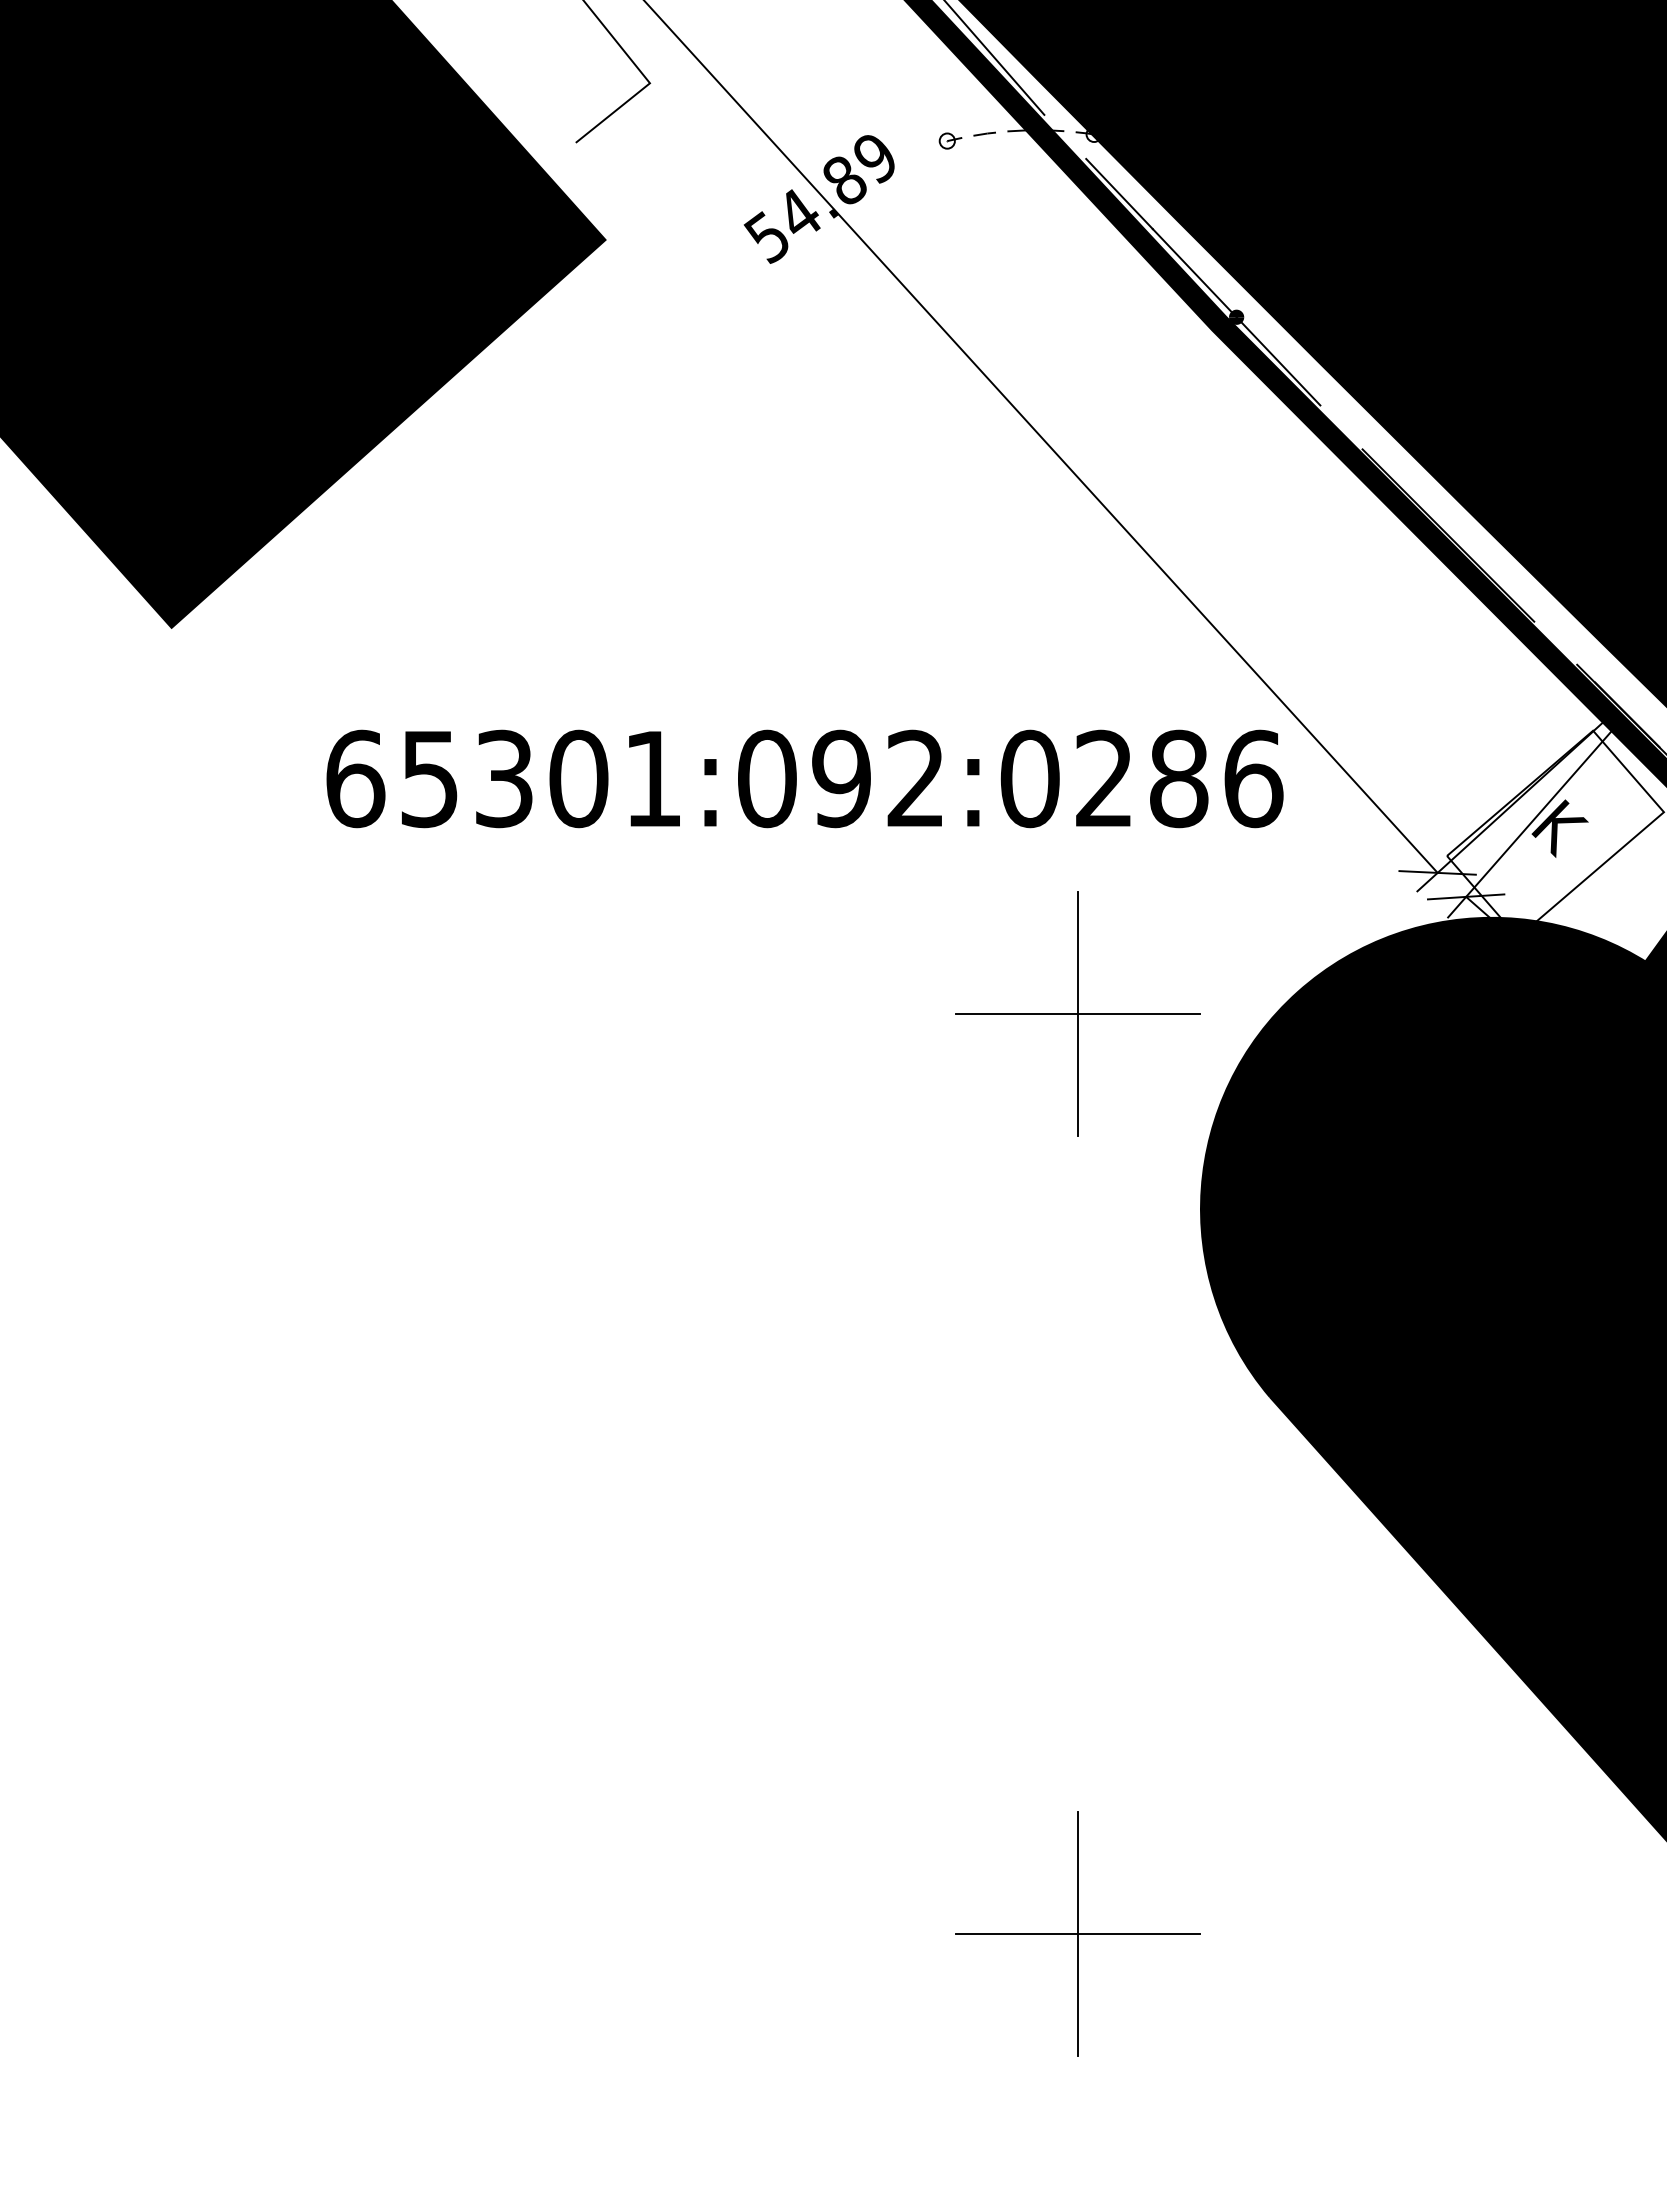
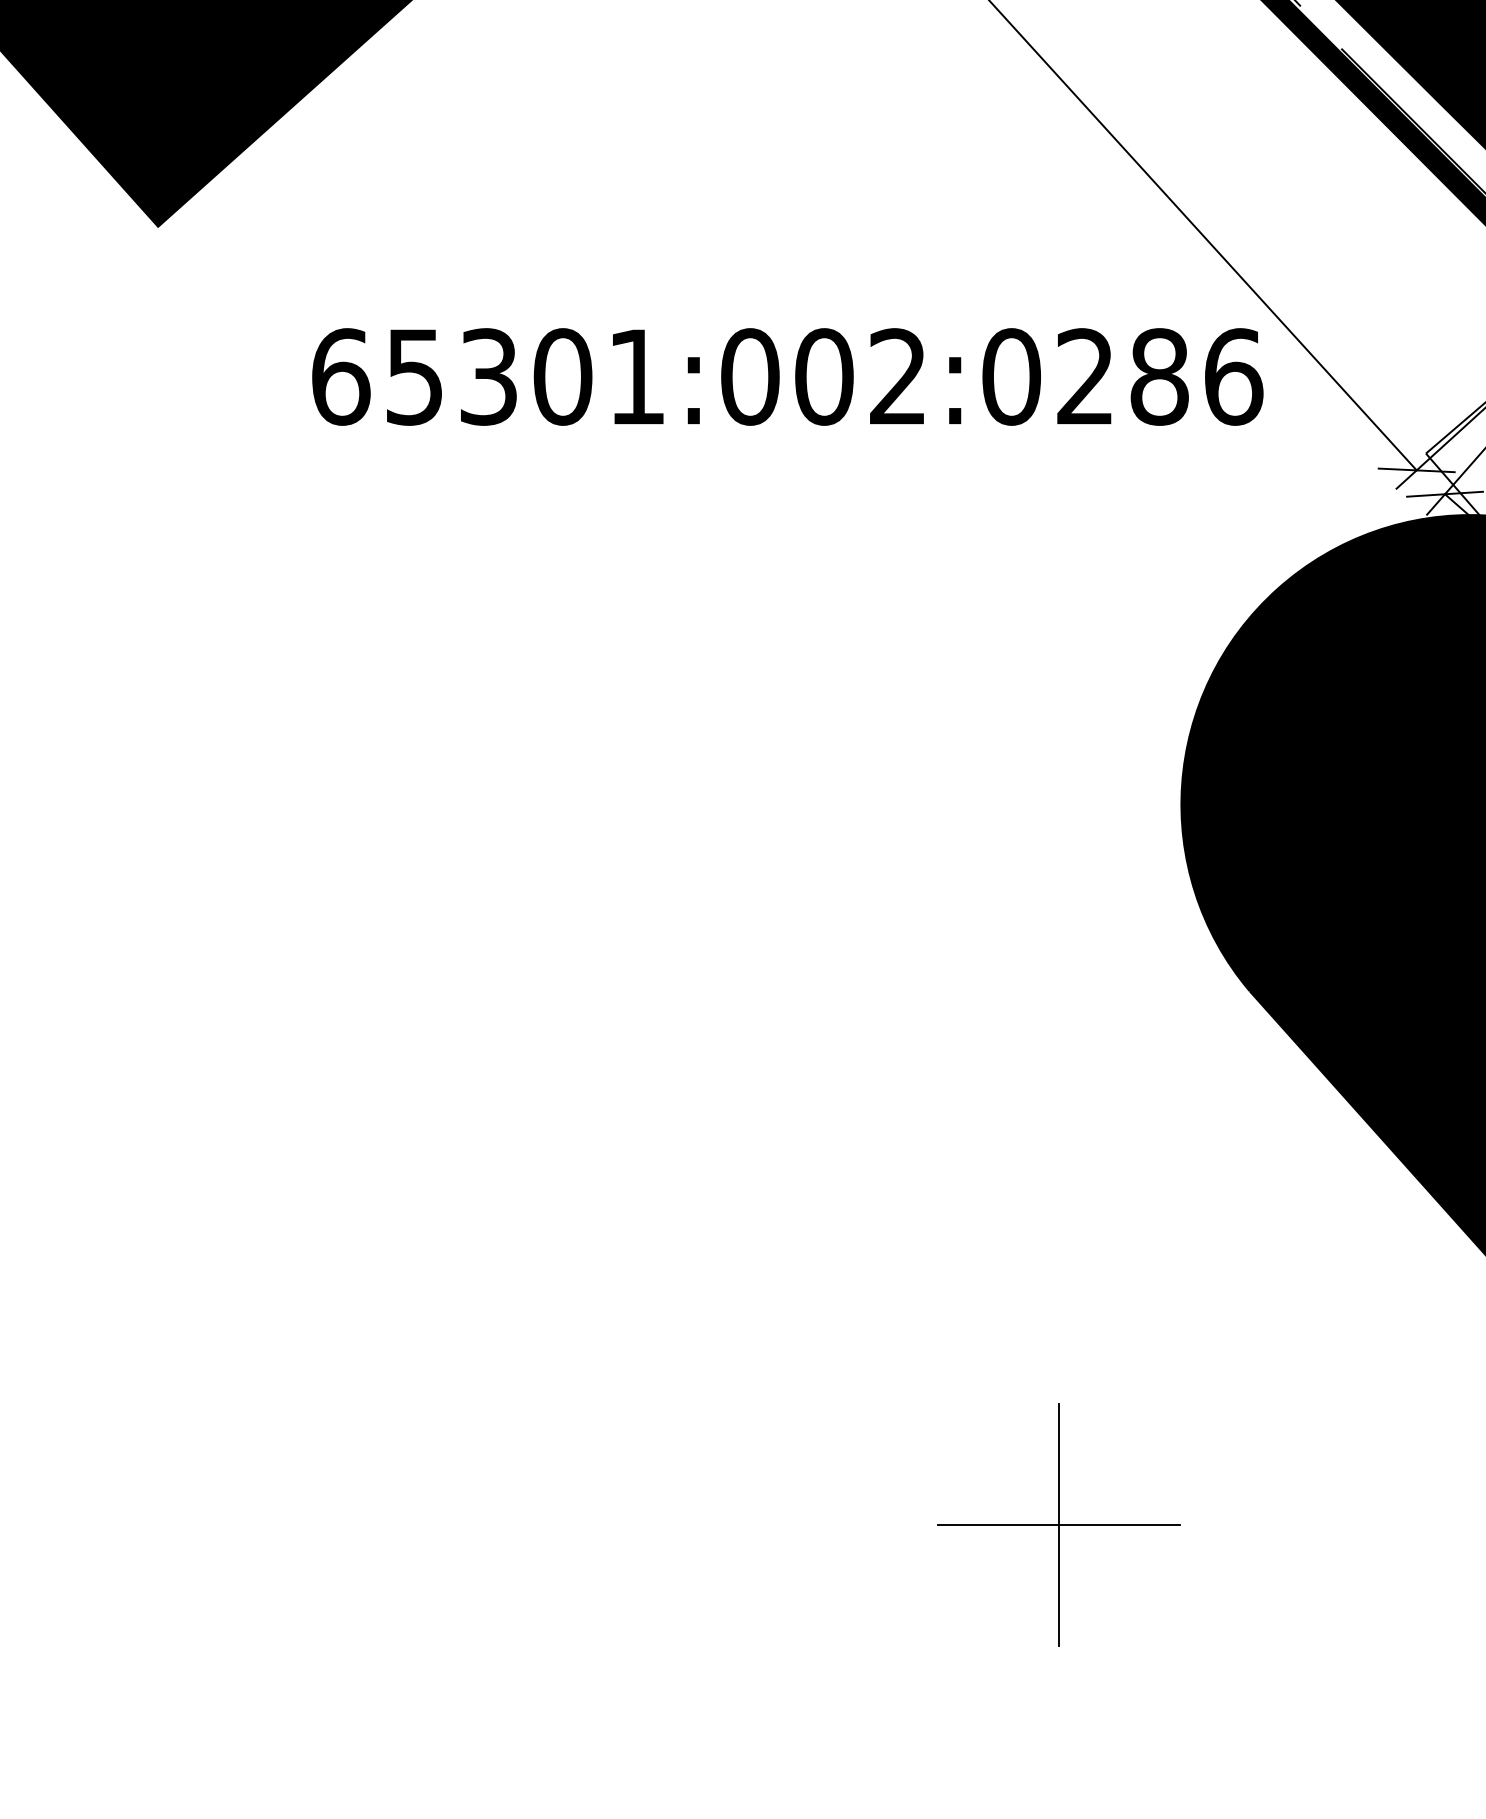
text: (841, 778) -> (824, 376), 65301:092:0286 -> 65301:002:0286
part: (1077, 1013) -> (1058, 610), removed

